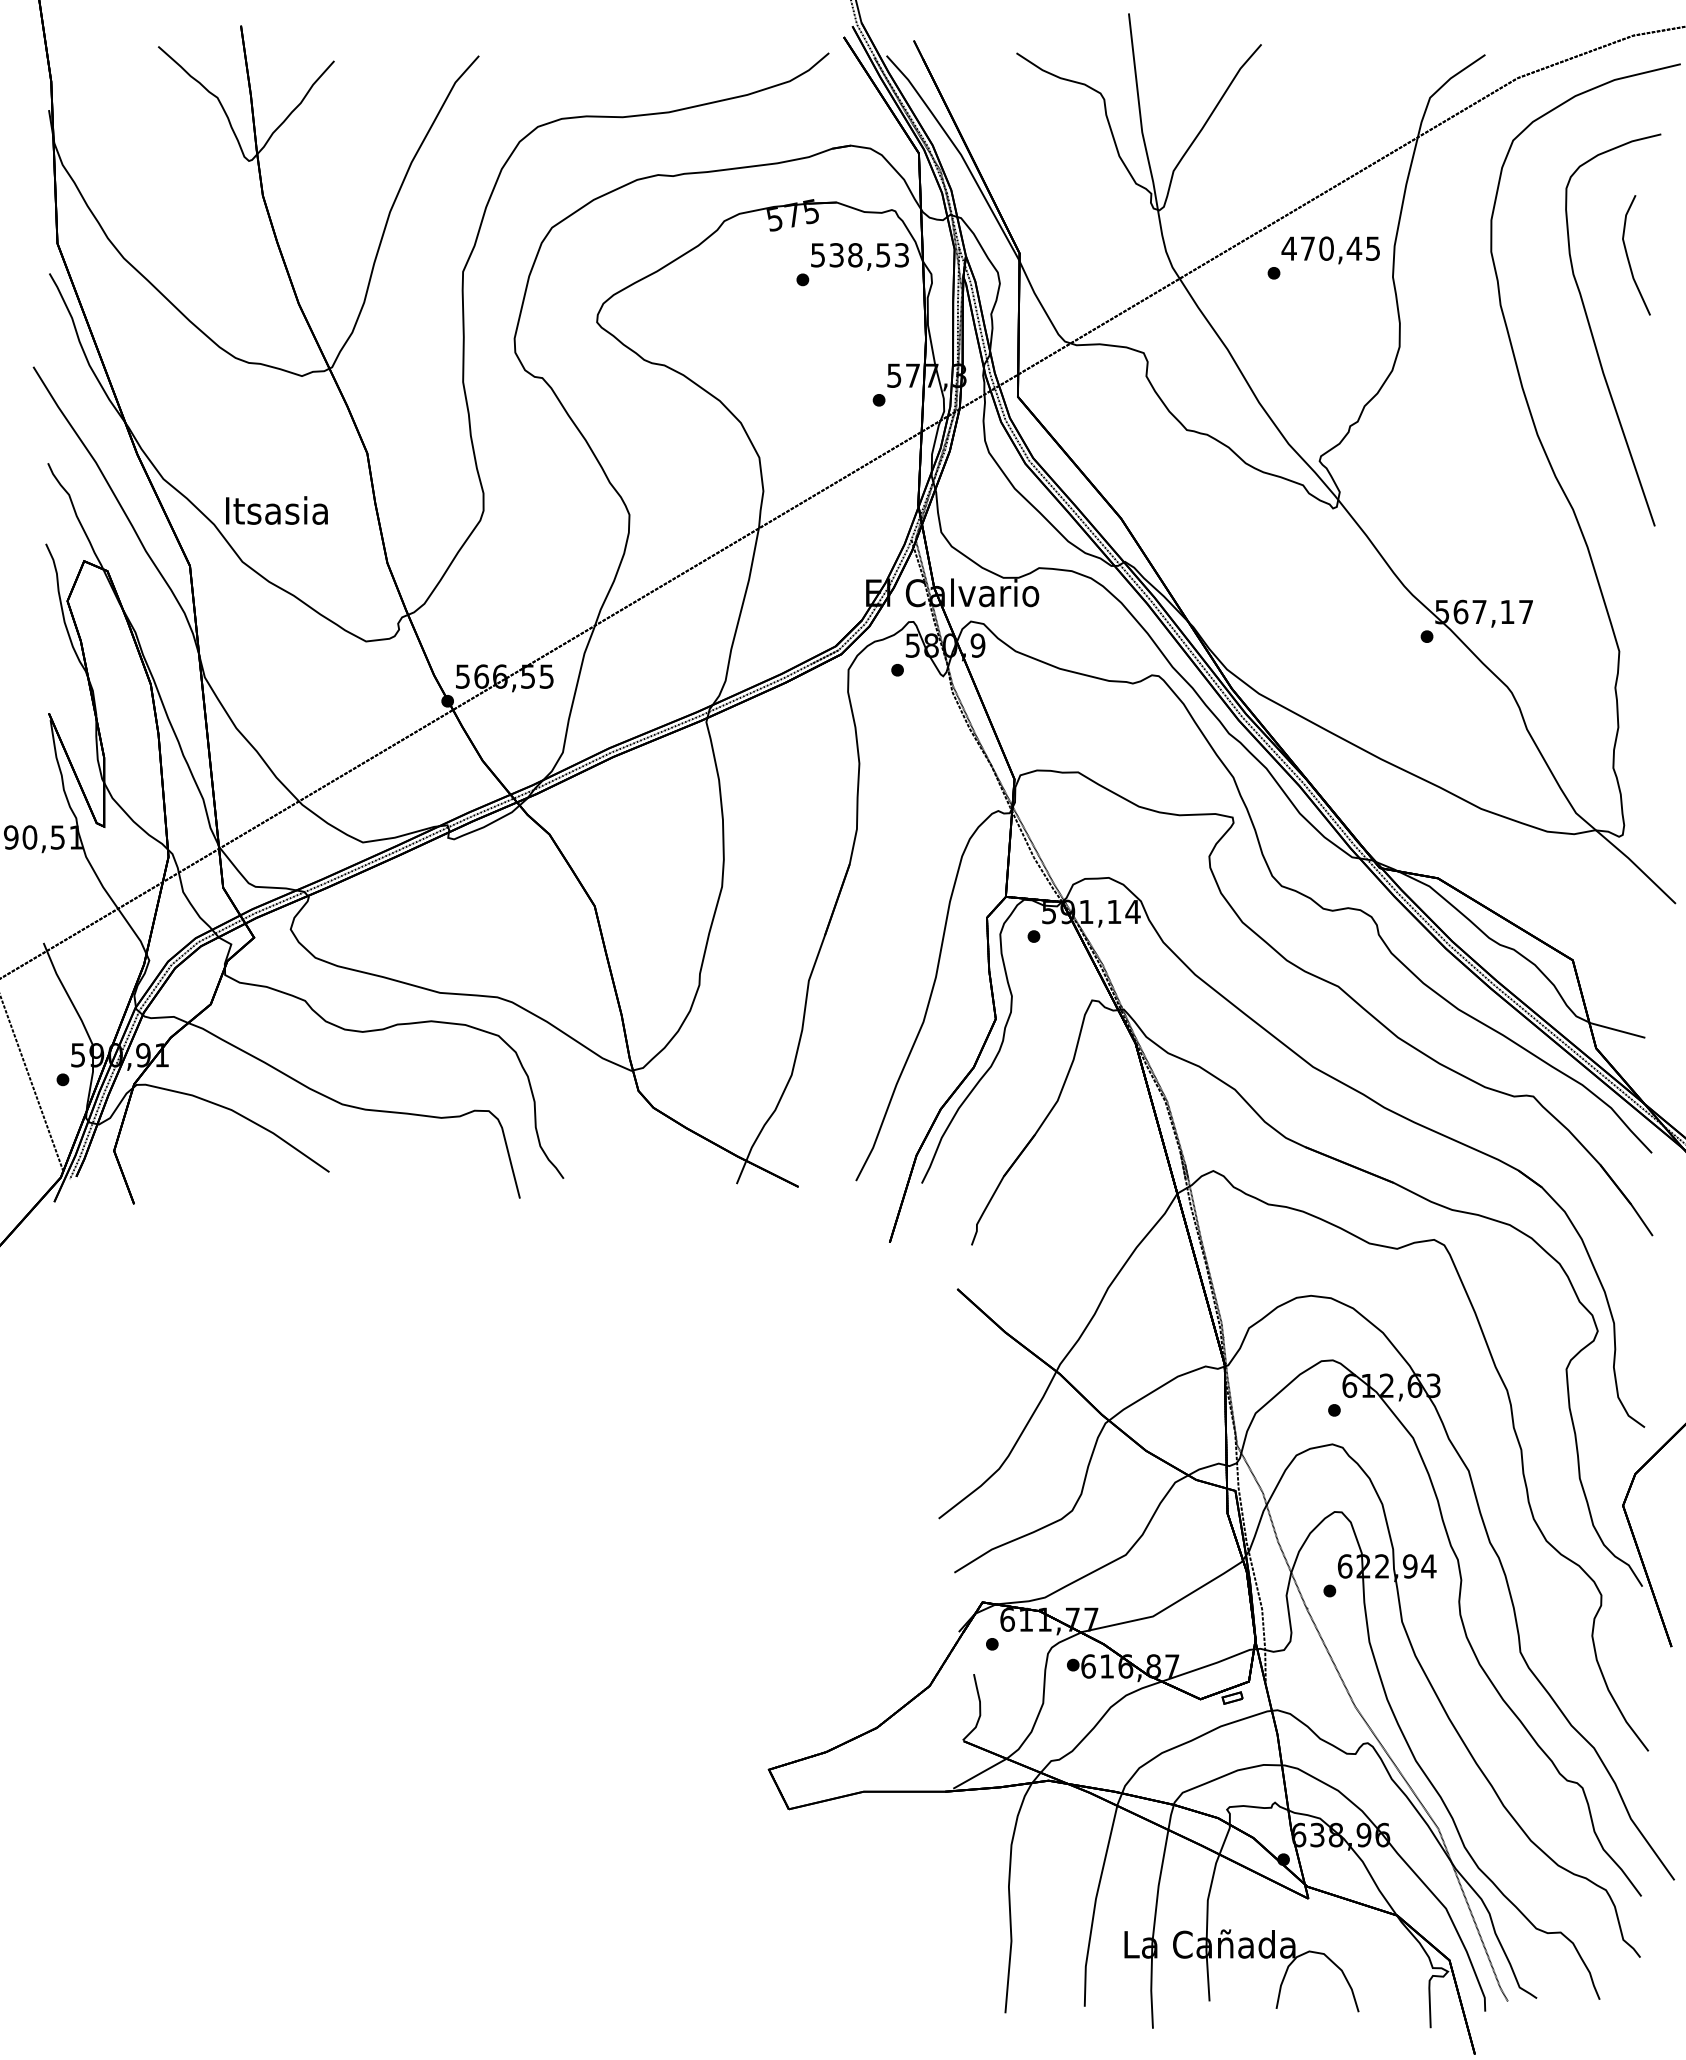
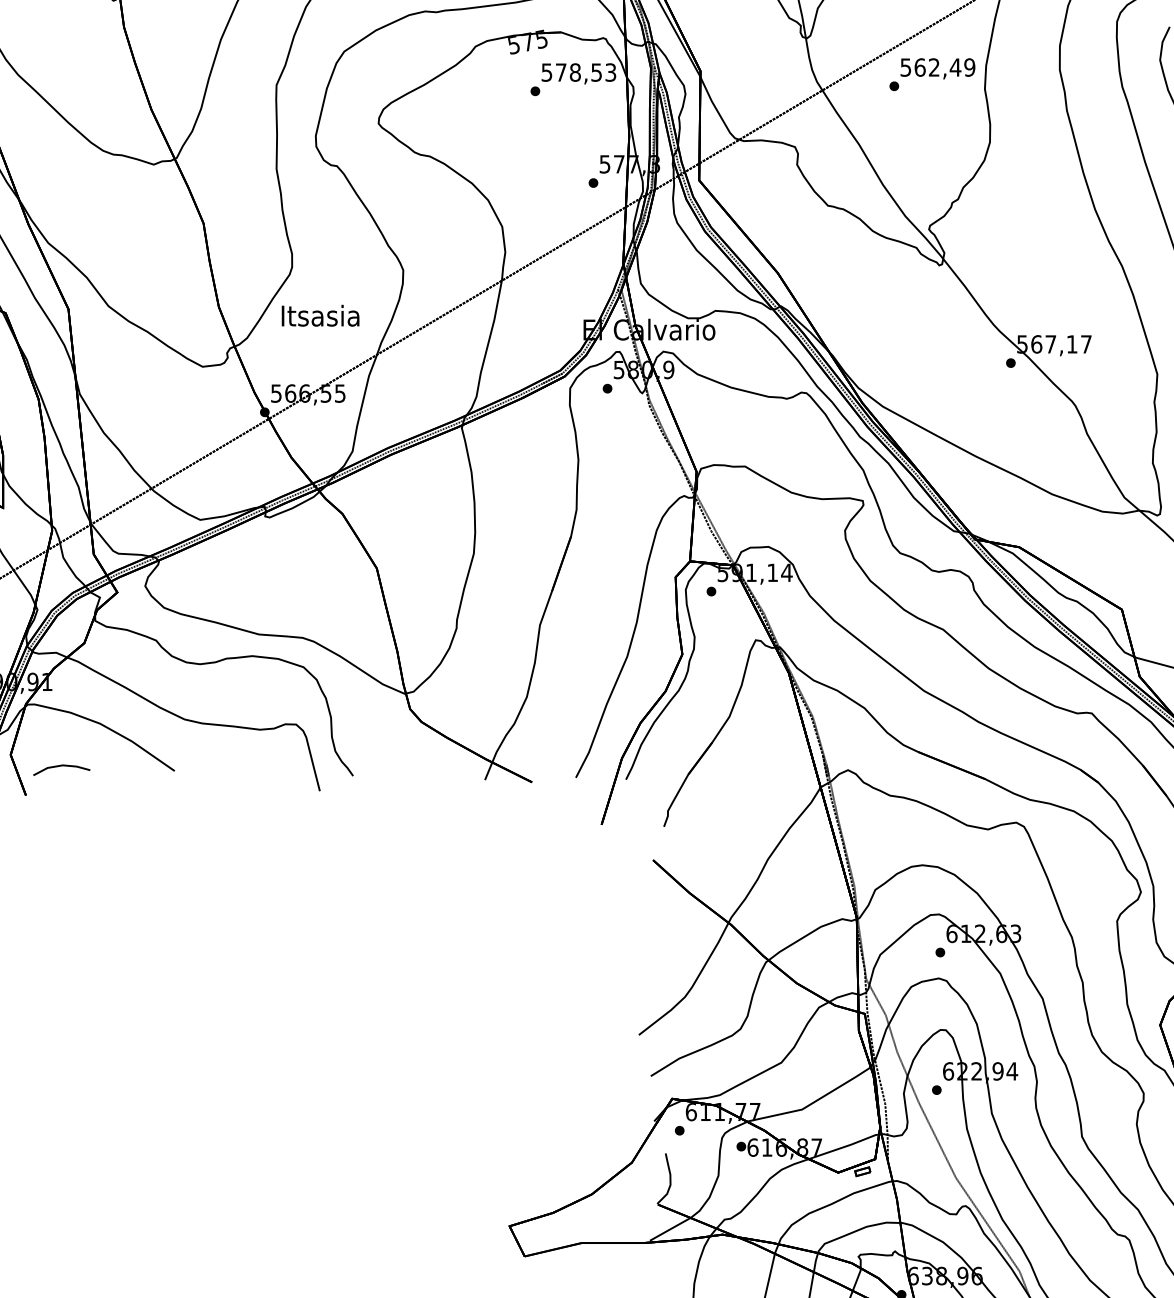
text: (1330, 248) -> (937, 67), 470,45 -> 562,49
text: (836, 255) -> (561, 72), 538,53 -> 578,53
text: (276, 510) -> (320, 315), moved
part: (180, 1170) -> (61, 769), added

